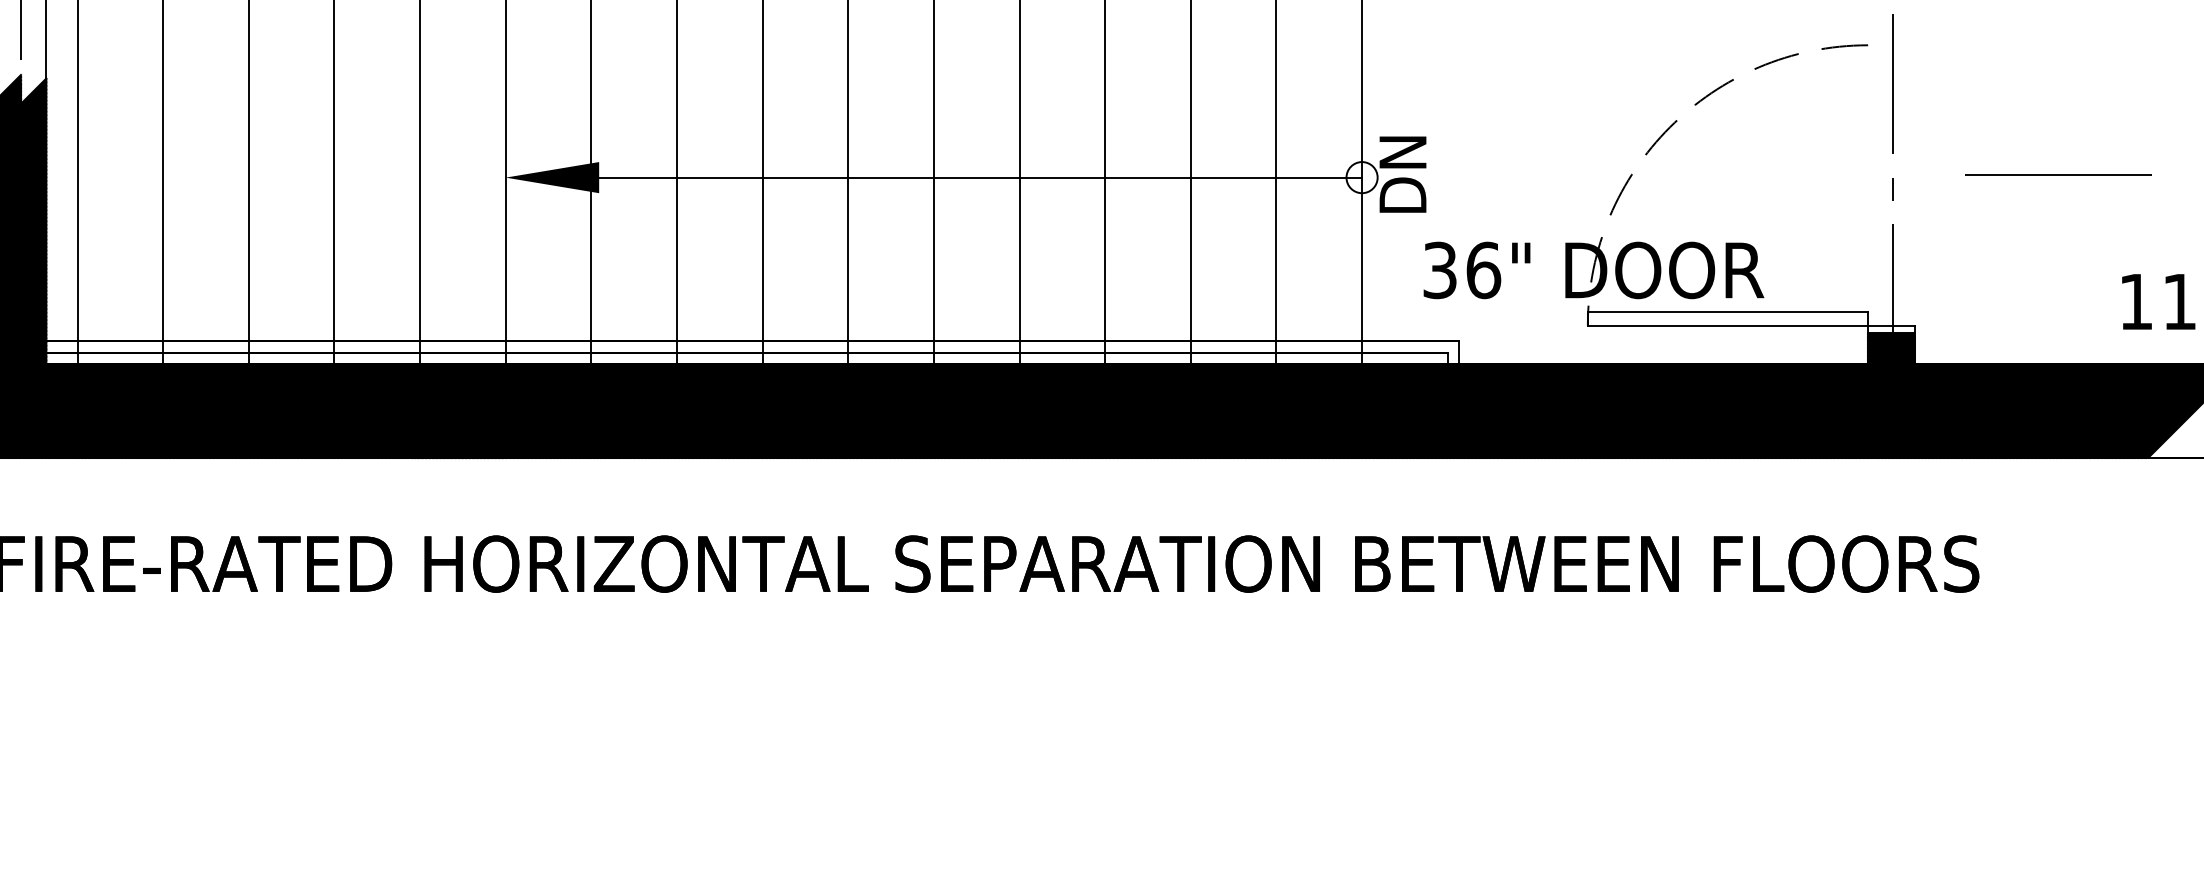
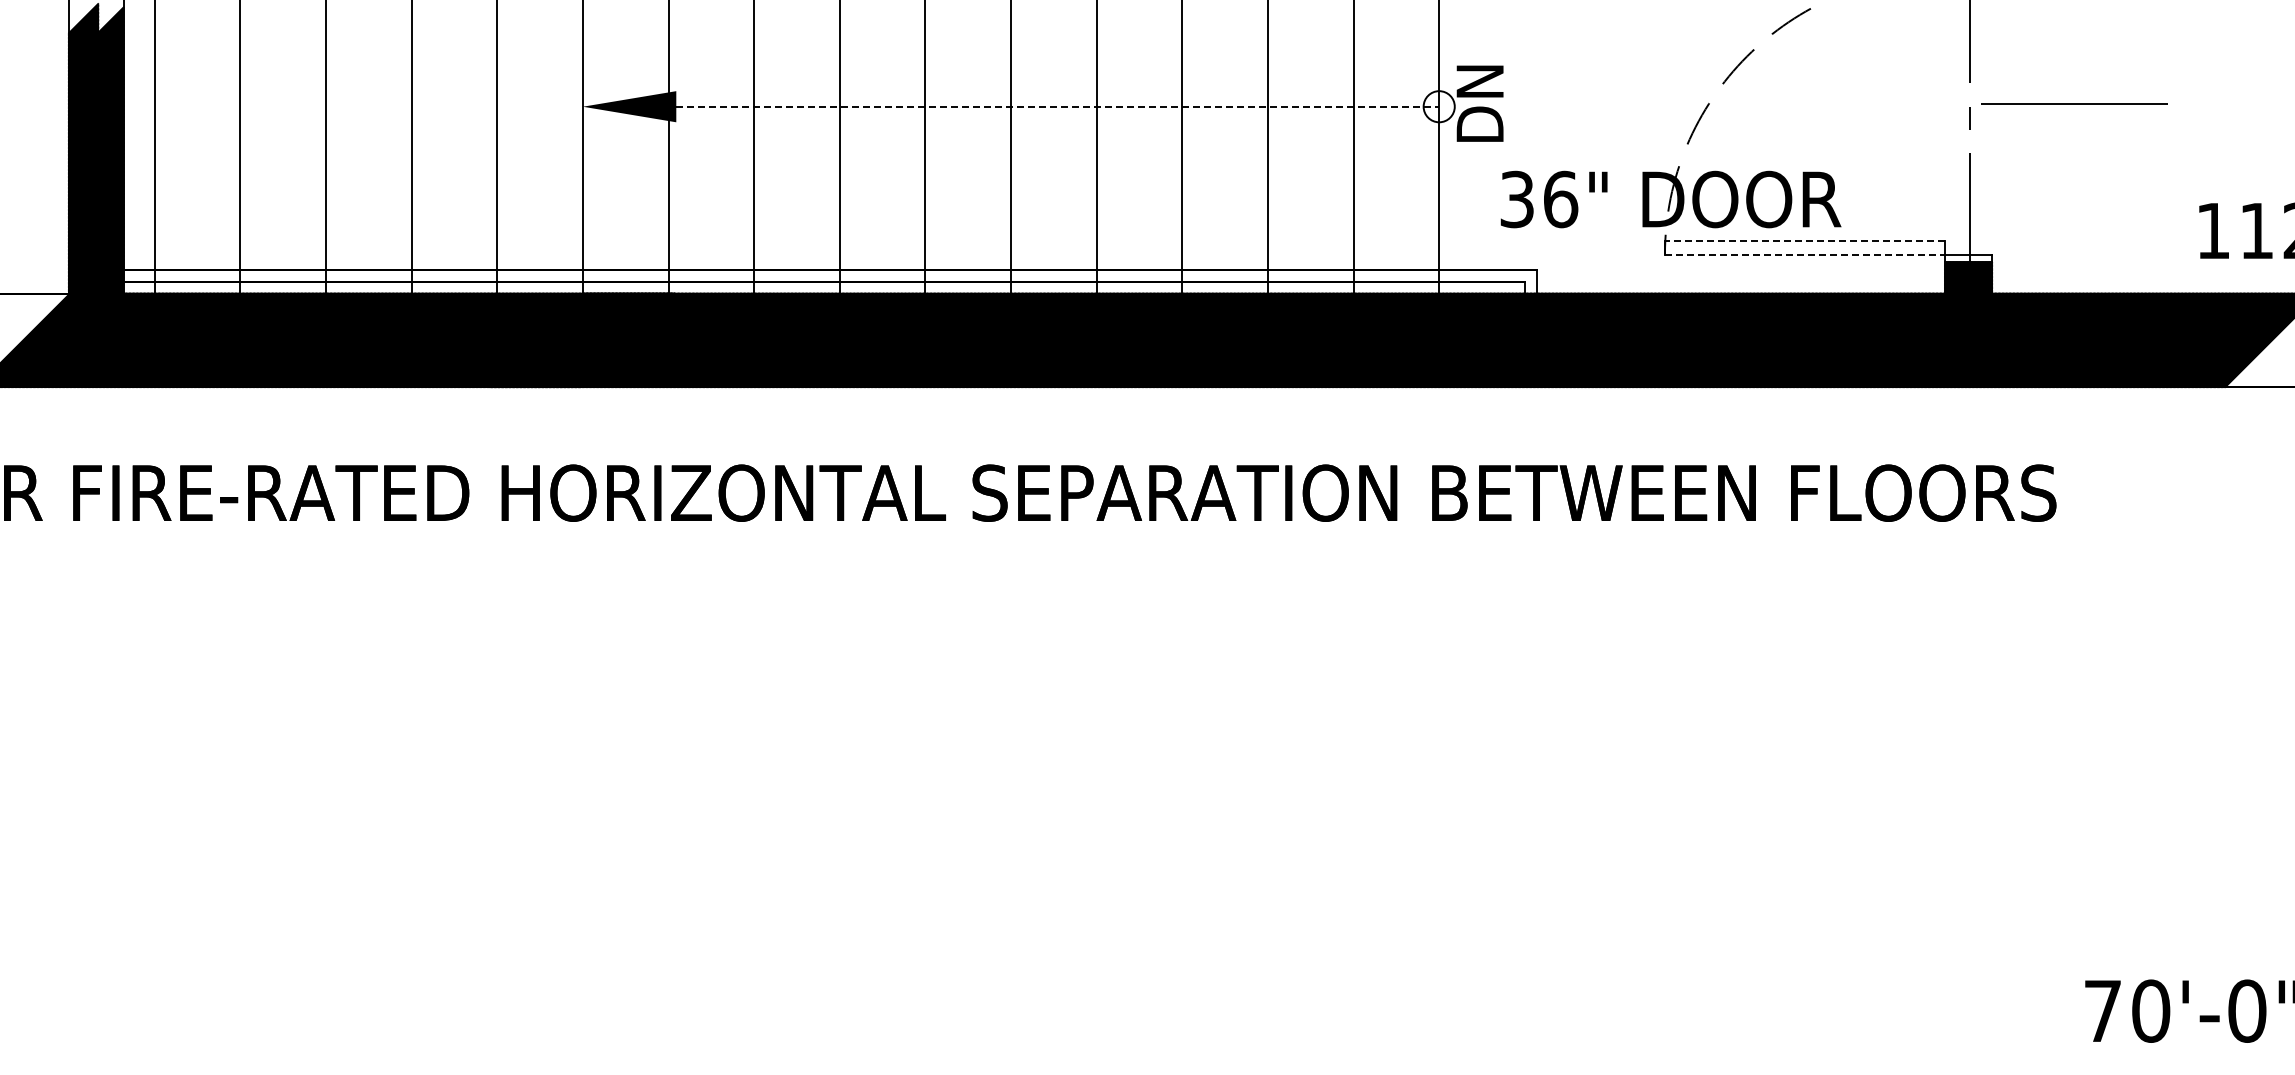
line: (2058, 174) -> (2074, 103), moved
line: (981, 177) -> (1058, 106), solid -> dashed
line: (1727, 312) -> (1804, 241), solid -> dashed
line: (1728, 325) -> (1805, 254), solid -> dashed

